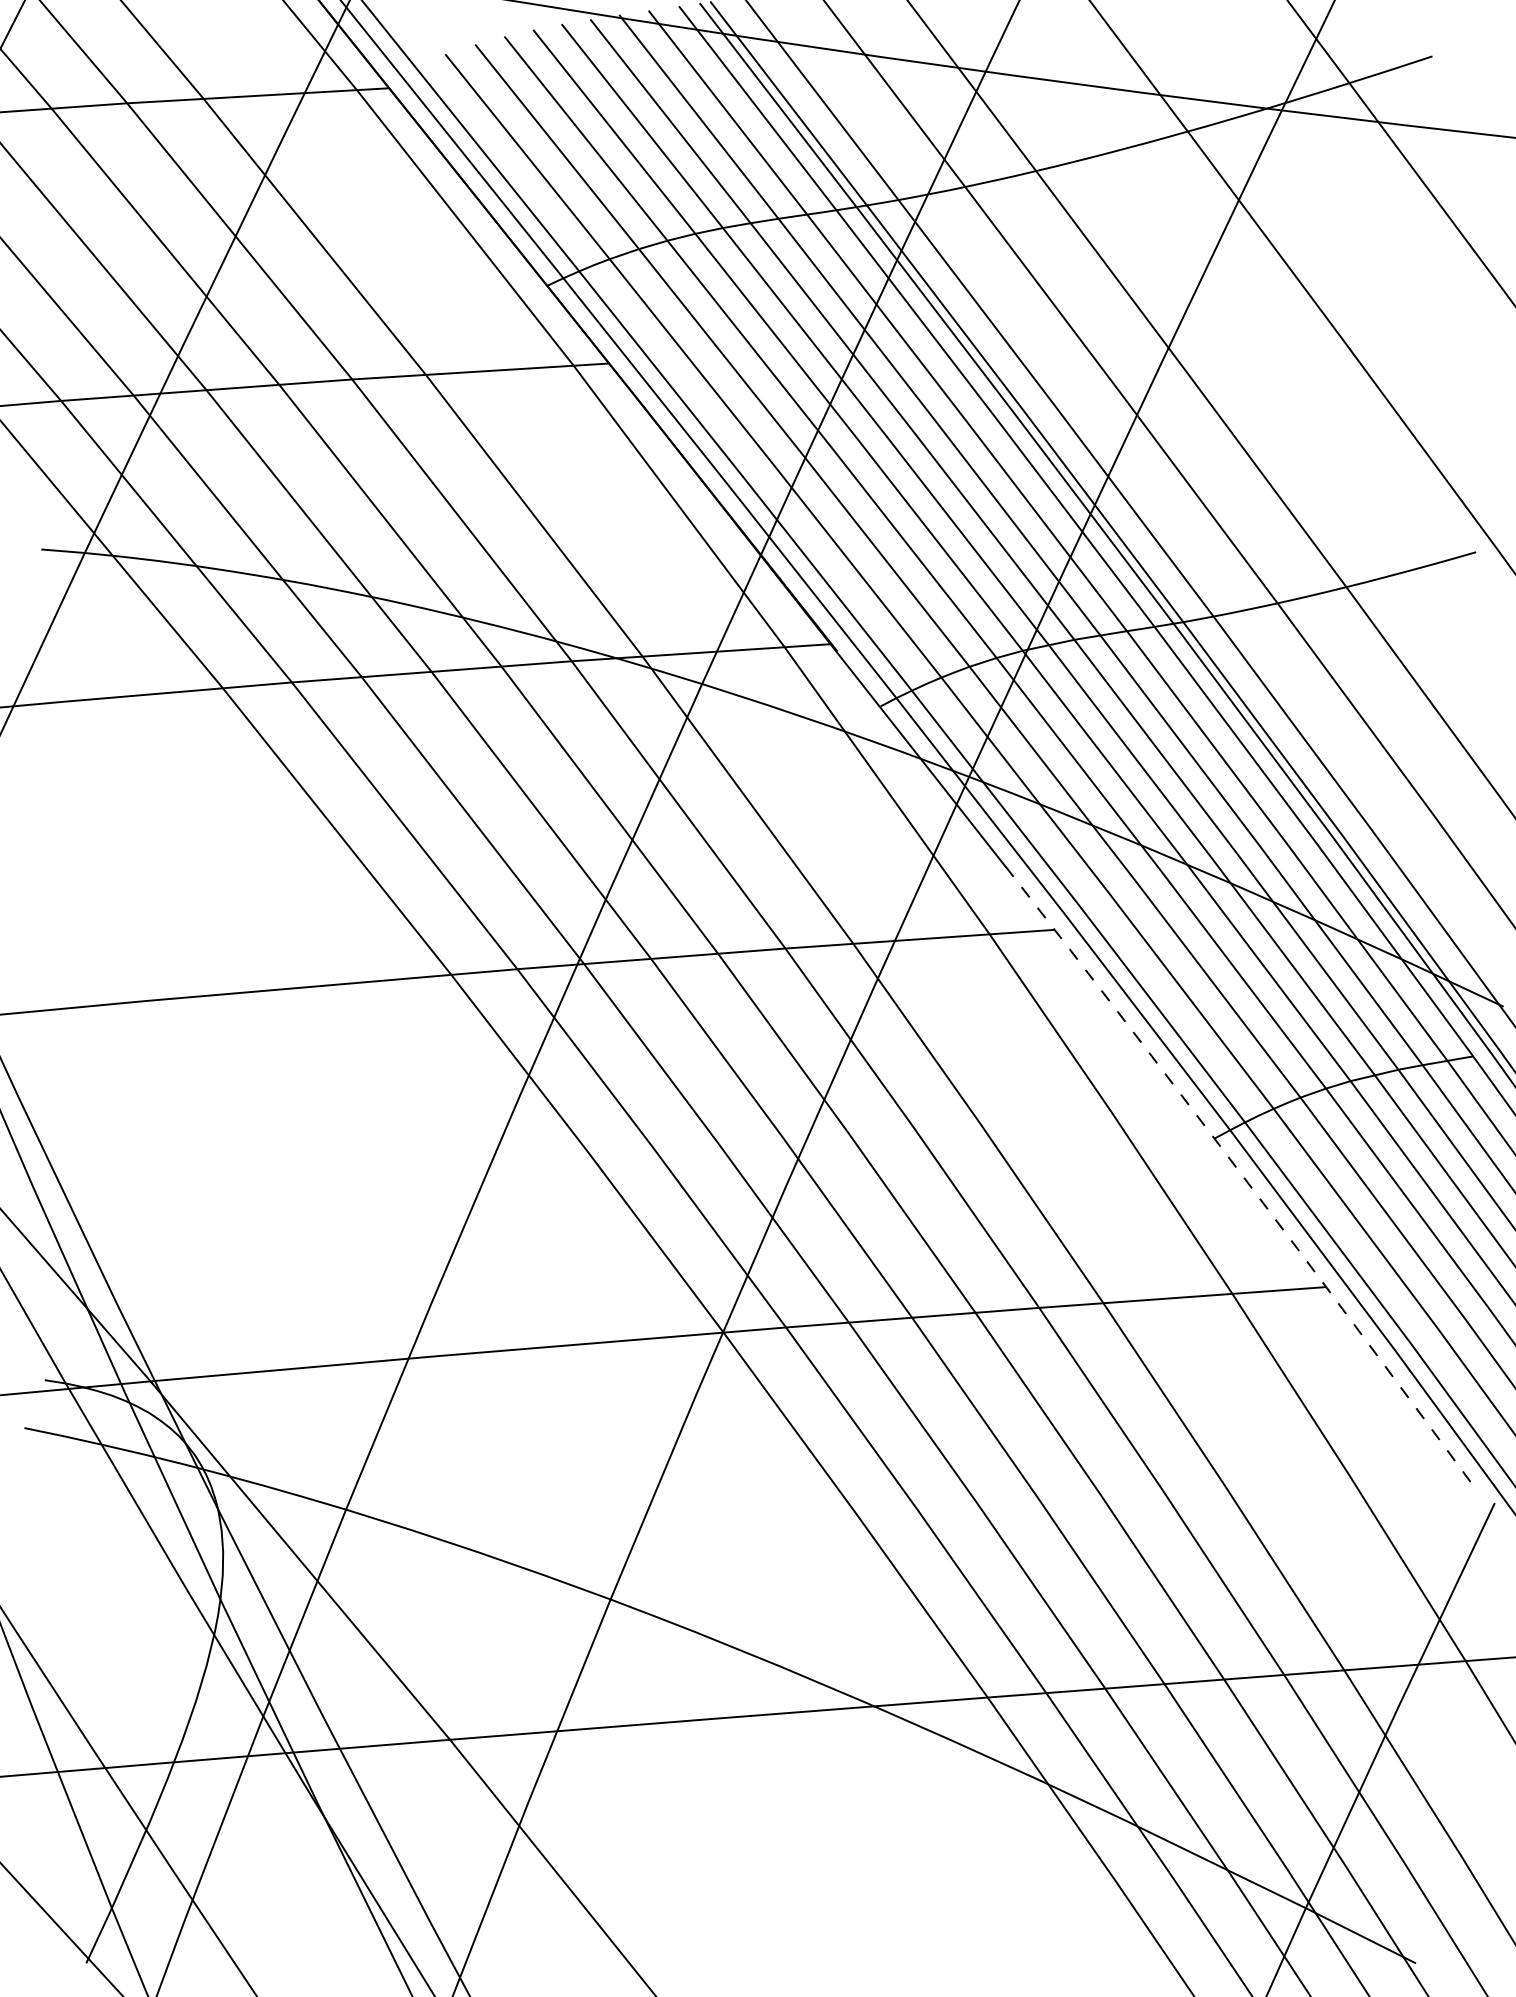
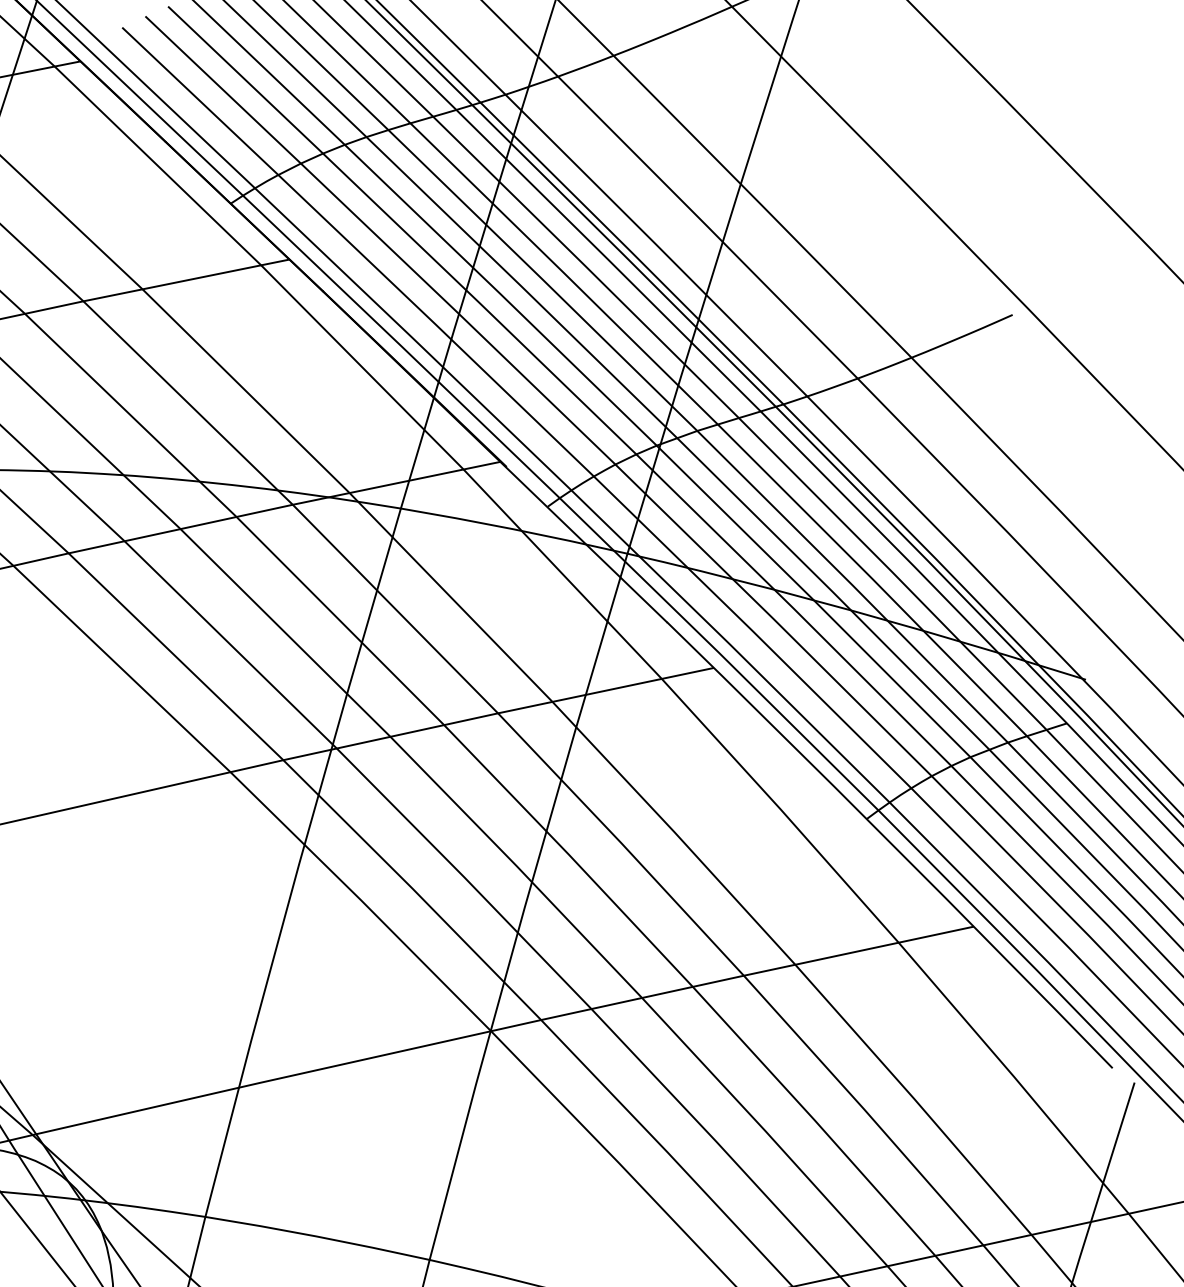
arc: (1239, 1172) -> (890, 843), dashed -> solid

